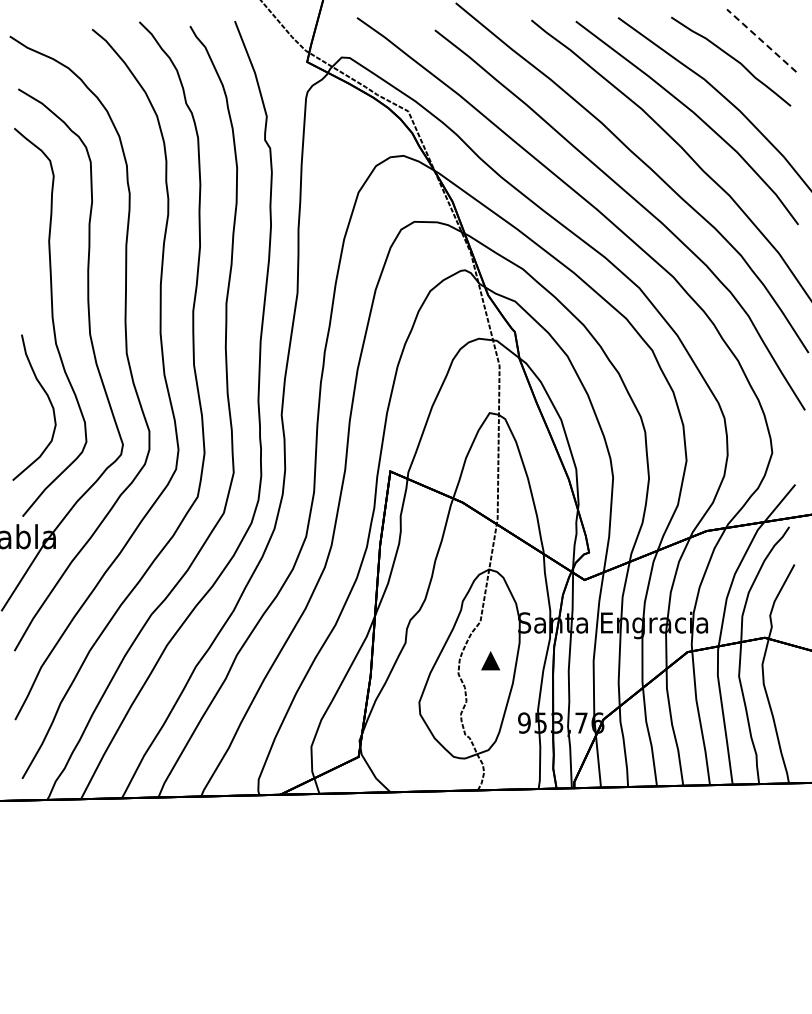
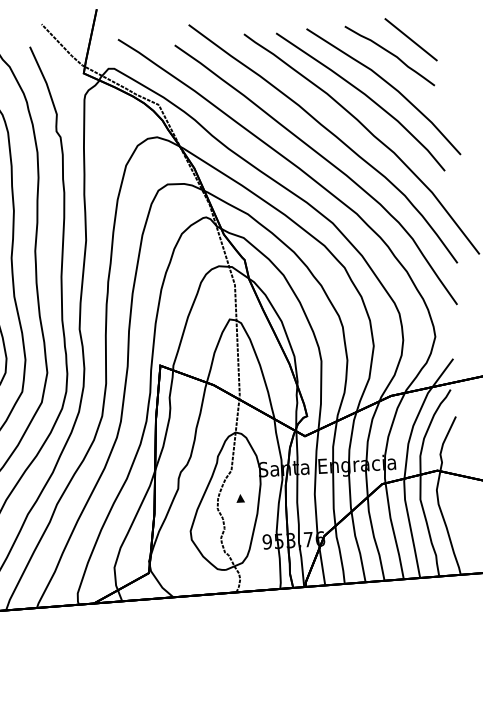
line: (761, 40) -> (410, 39), dashed -> solid
part: (490, 660) -> (240, 498), size x0.62

